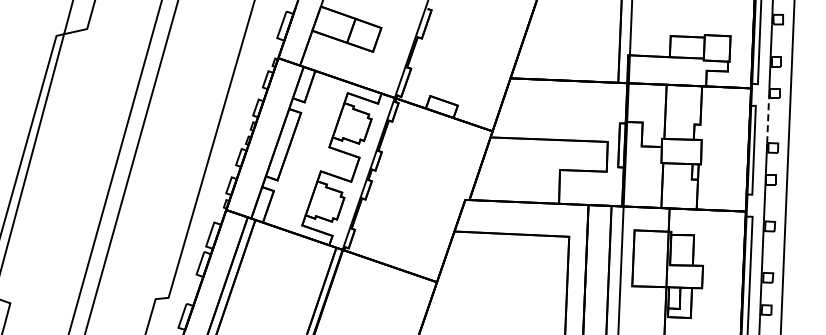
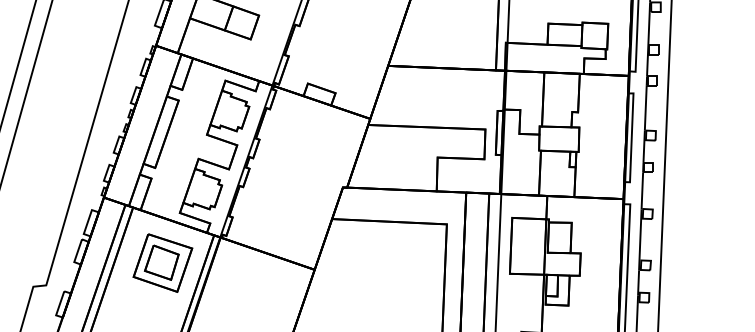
line: (768, 120) -> (646, 108), dashed -> solid
part: (285, 275) -> (163, 263), added

